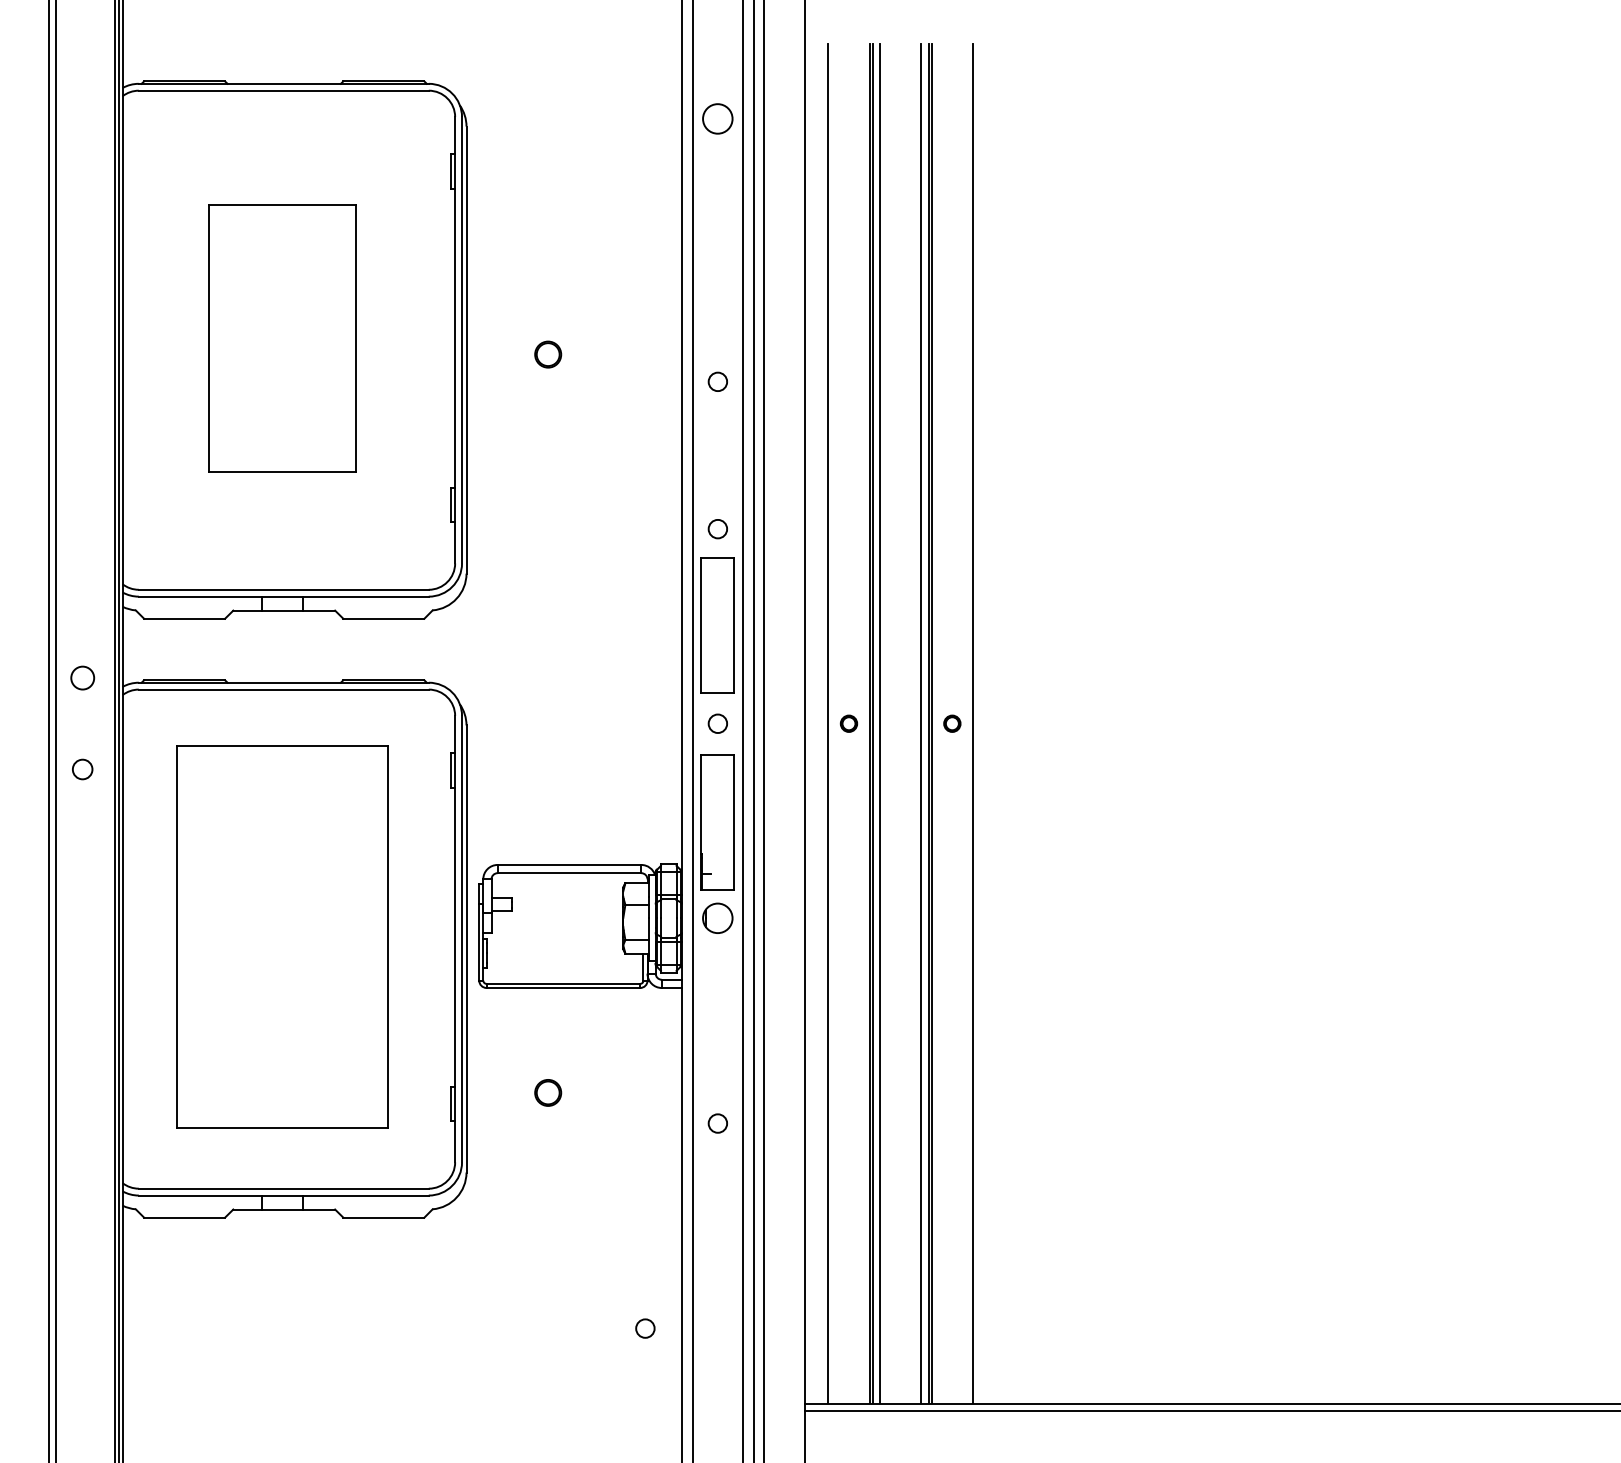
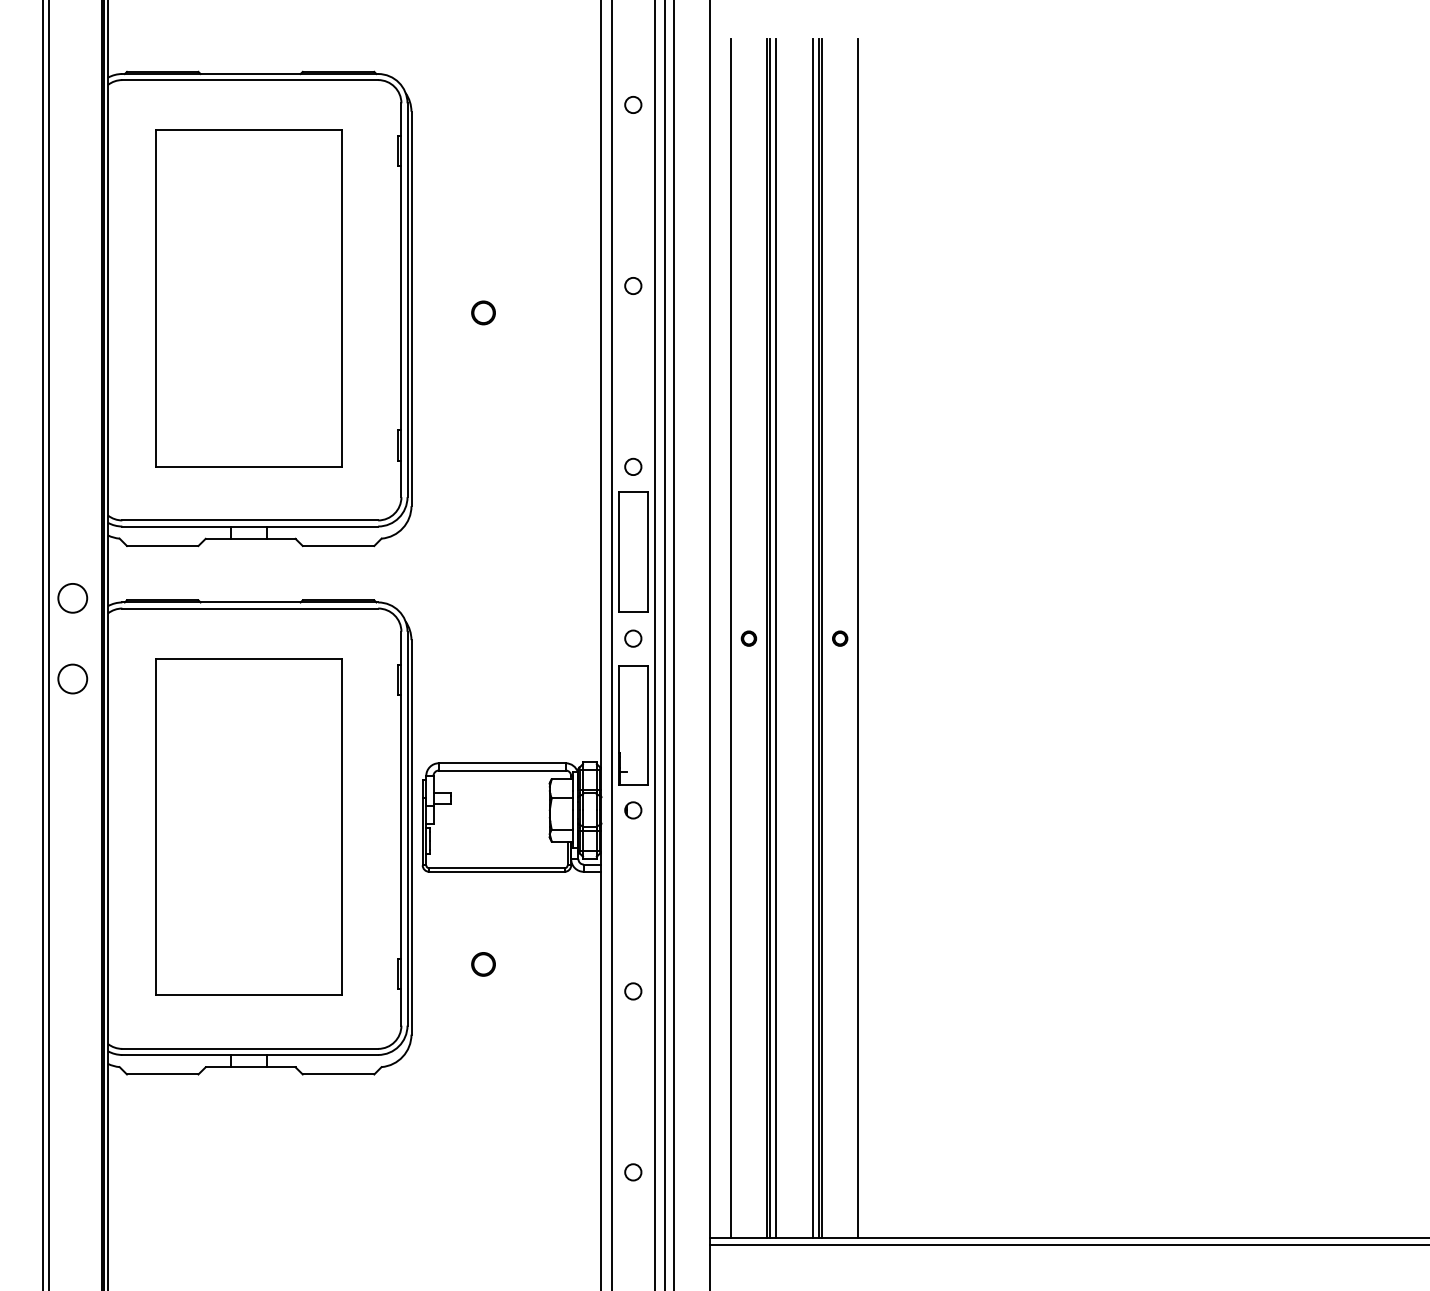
circle: (718, 118) -> (633, 104), size x0.62
part: (281, 338) -> (248, 298), size x1.43
circle: (718, 381) -> (633, 285), moved
circle: (82, 678) -> (72, 598), size x1.43
circle: (82, 768) -> (72, 678), size x1.67
circle: (718, 918) -> (633, 810), size x0.62
circle: (645, 1328) -> (633, 1172), moved

